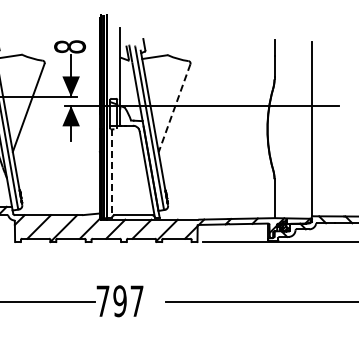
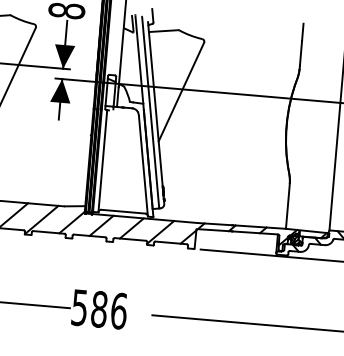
line: (174, 108) -> (181, 92), dashed -> solid
line: (112, 174) -> (103, 162), dashed -> solid
text: (119, 301) -> (98, 309), 797 -> 586

